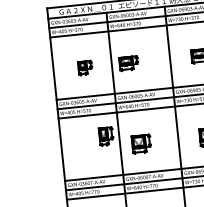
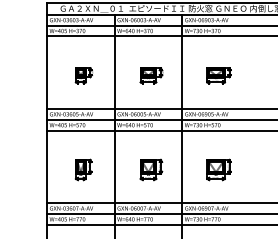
part: (128, 63) -> (151, 75), moved
part: (106, 136) -> (83, 169), moved
part: (141, 143) -> (151, 169), moved

